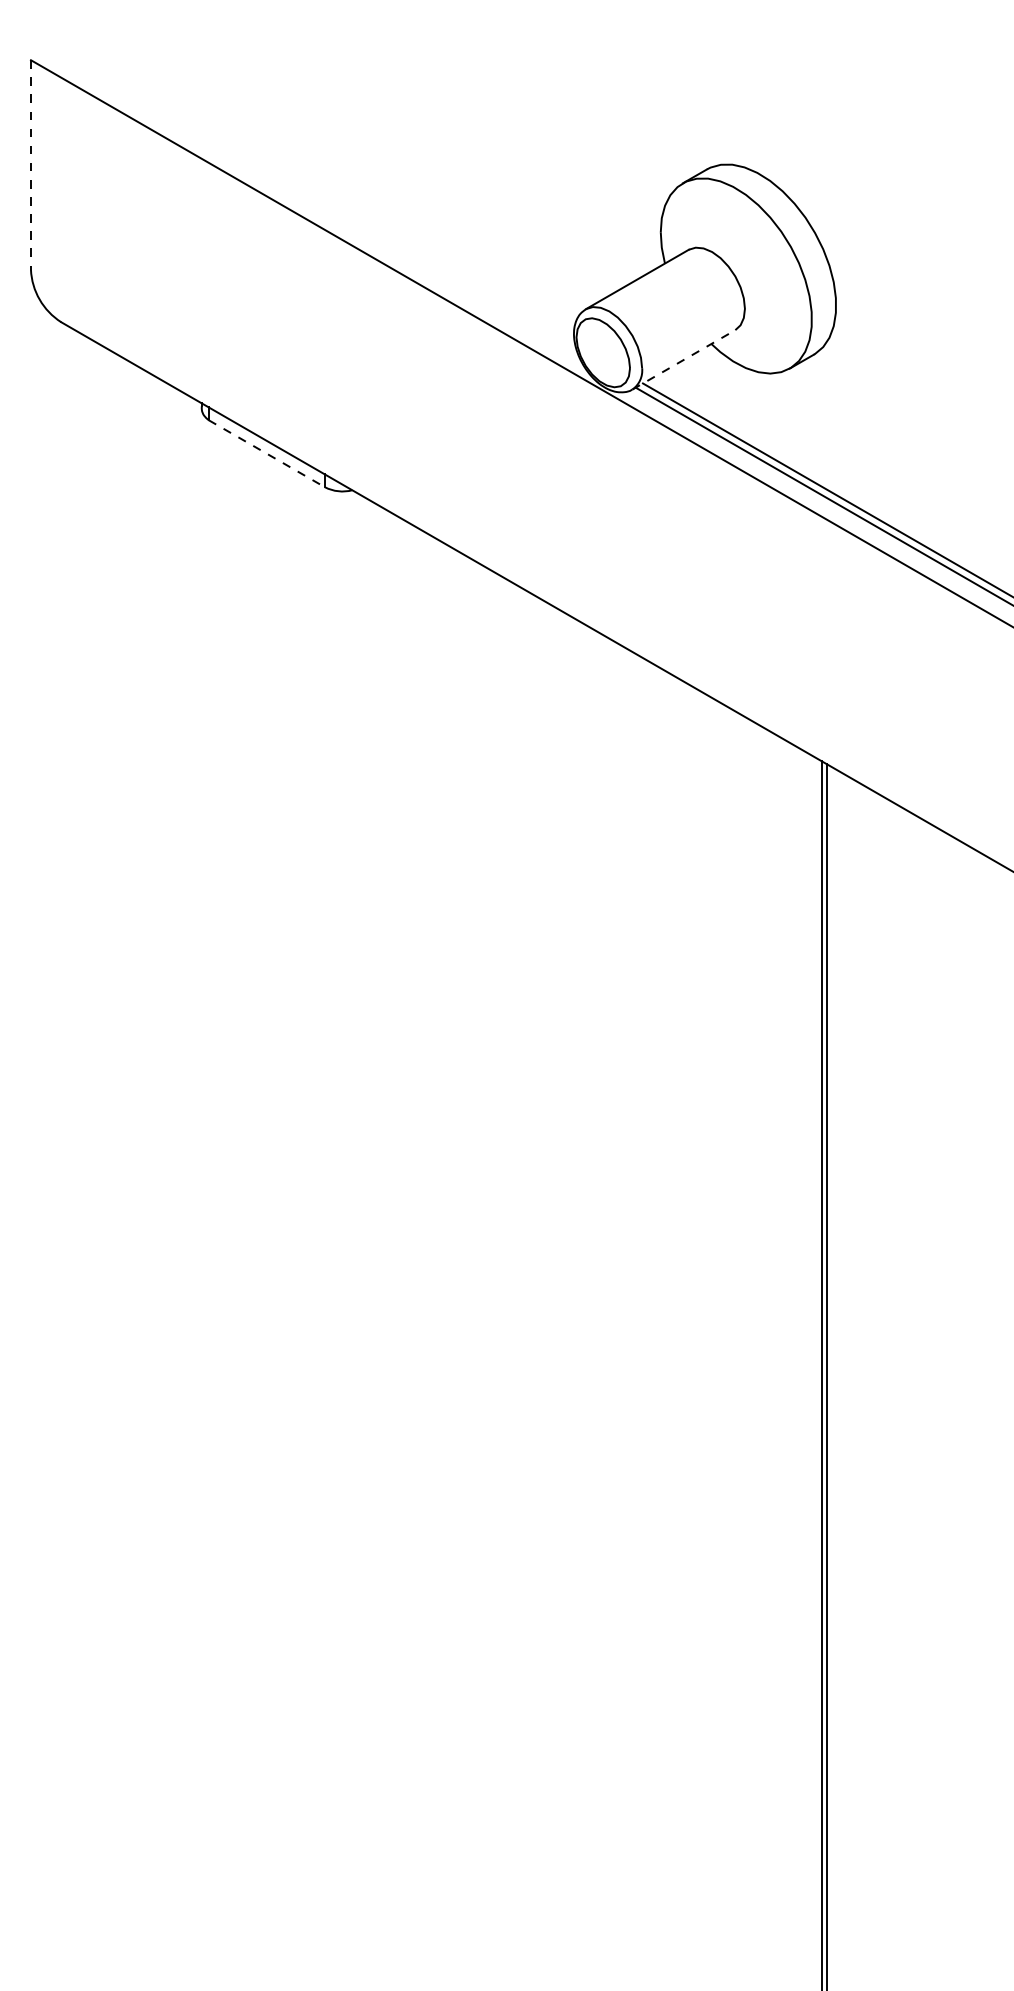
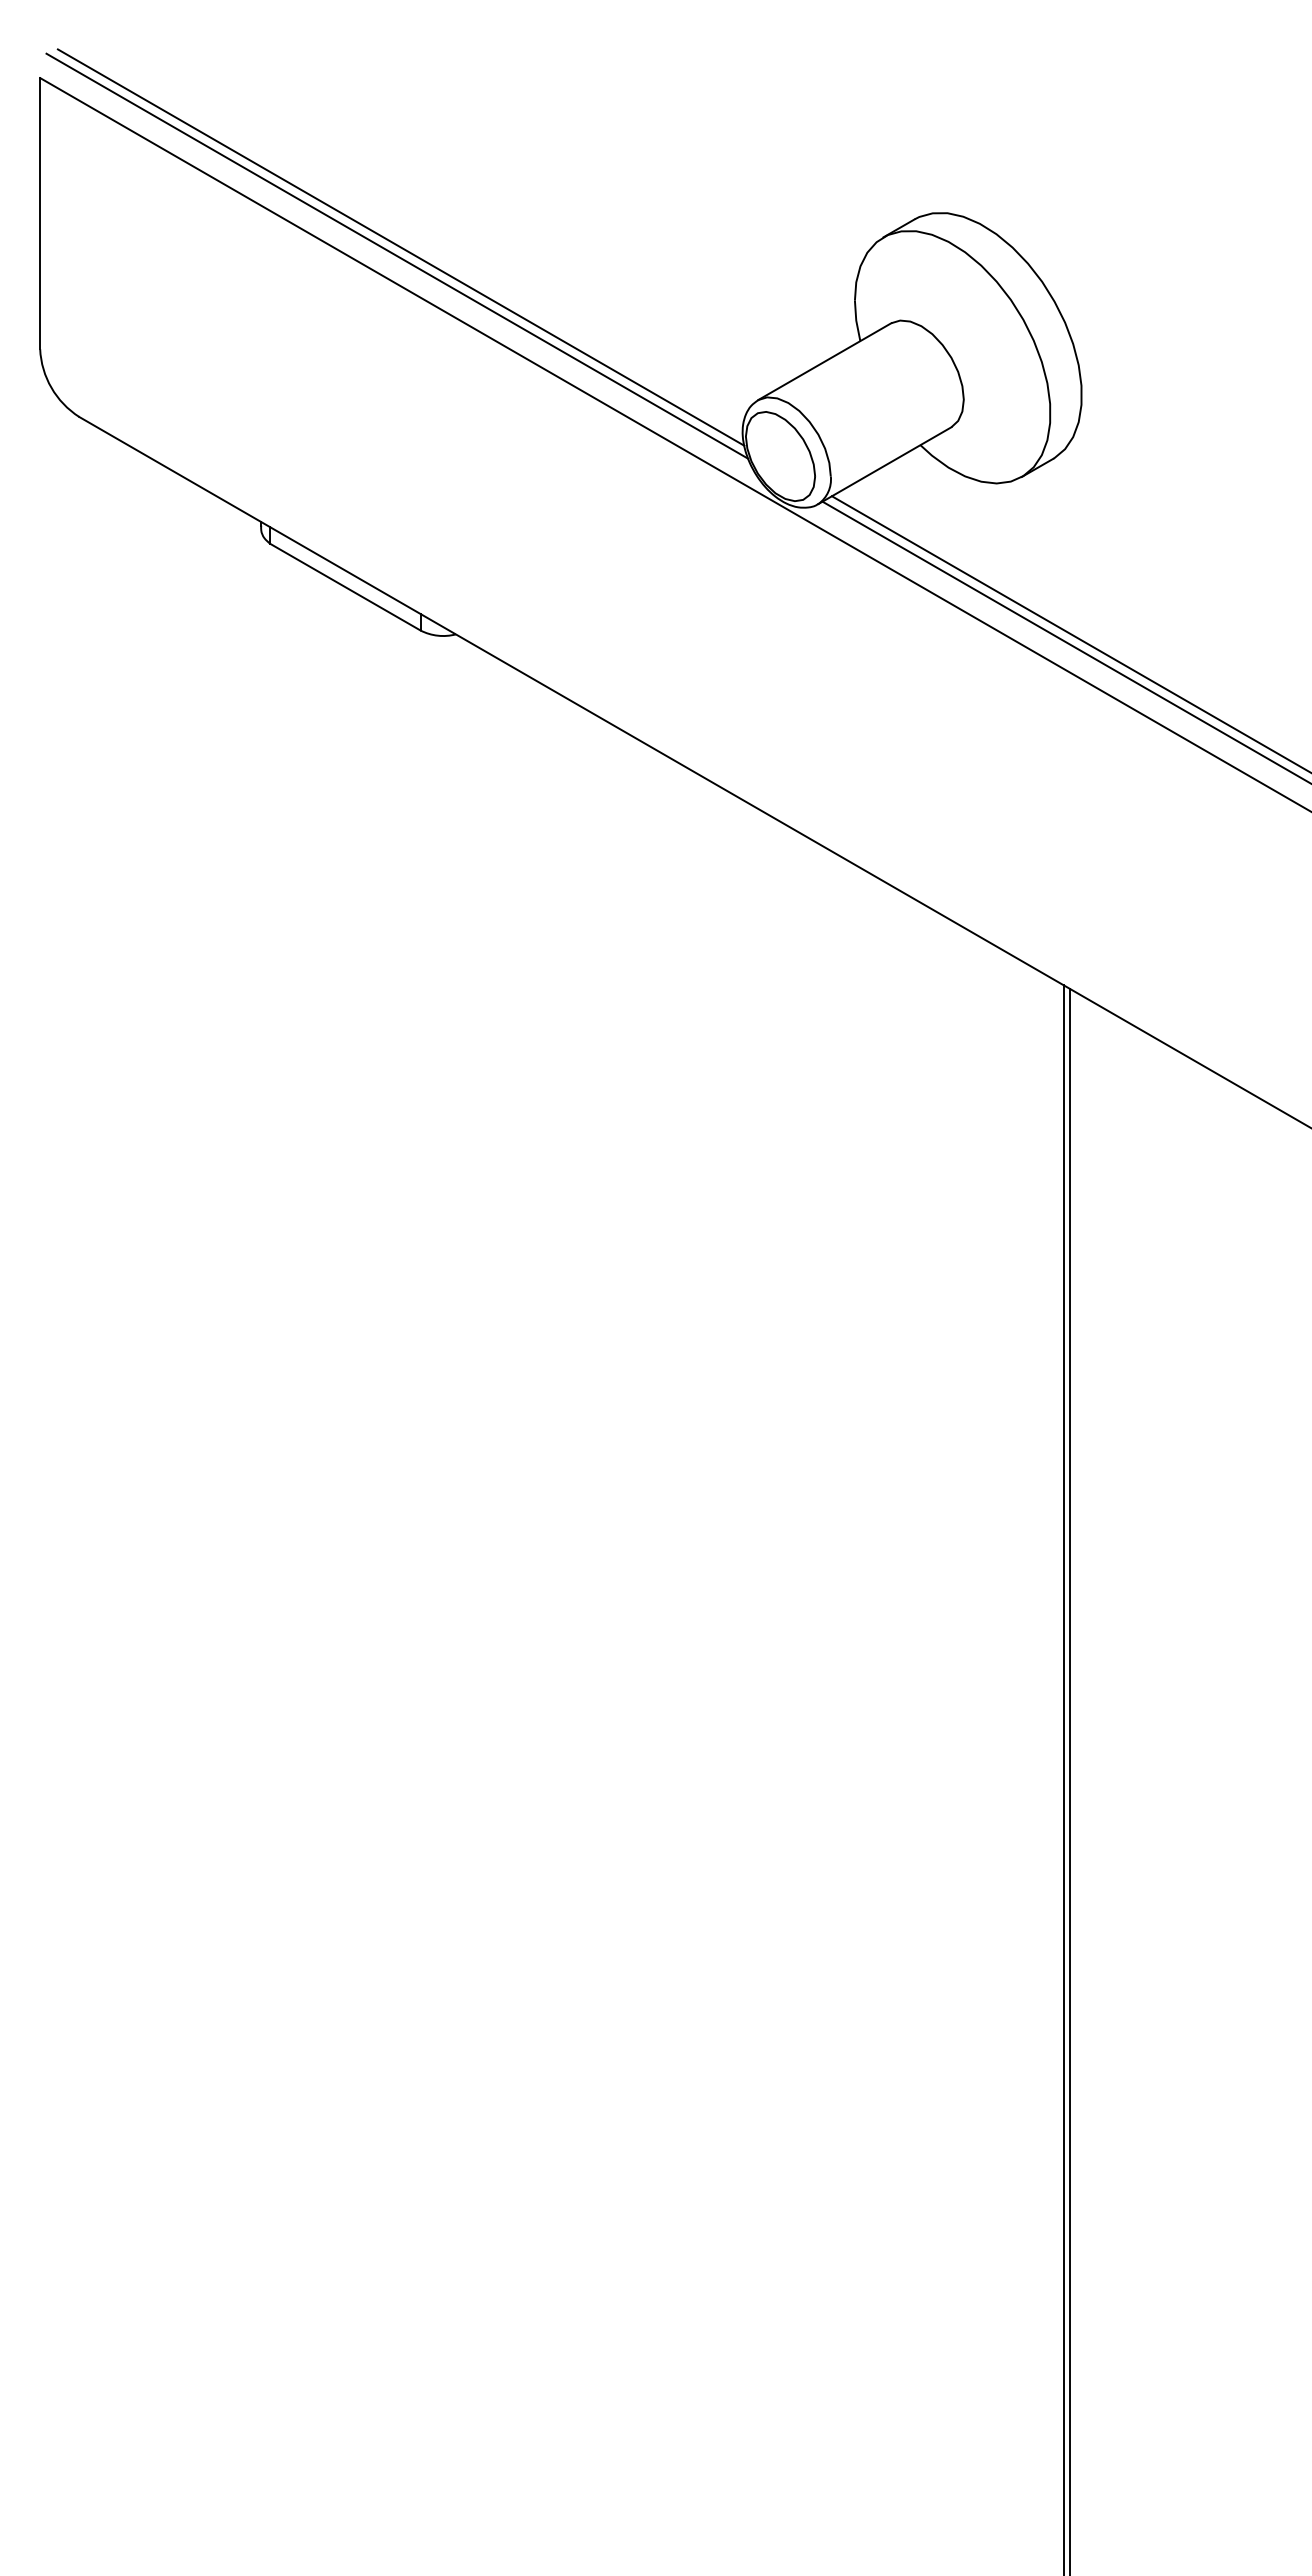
line: (31, 164) -> (40, 213), dashed -> solid
line: (309, 191) -> (400, 247), added
line: (307, 197) -> (397, 255), added
line: (683, 359) -> (884, 465), dashed -> solid
line: (266, 454) -> (345, 587), dashed -> solid

